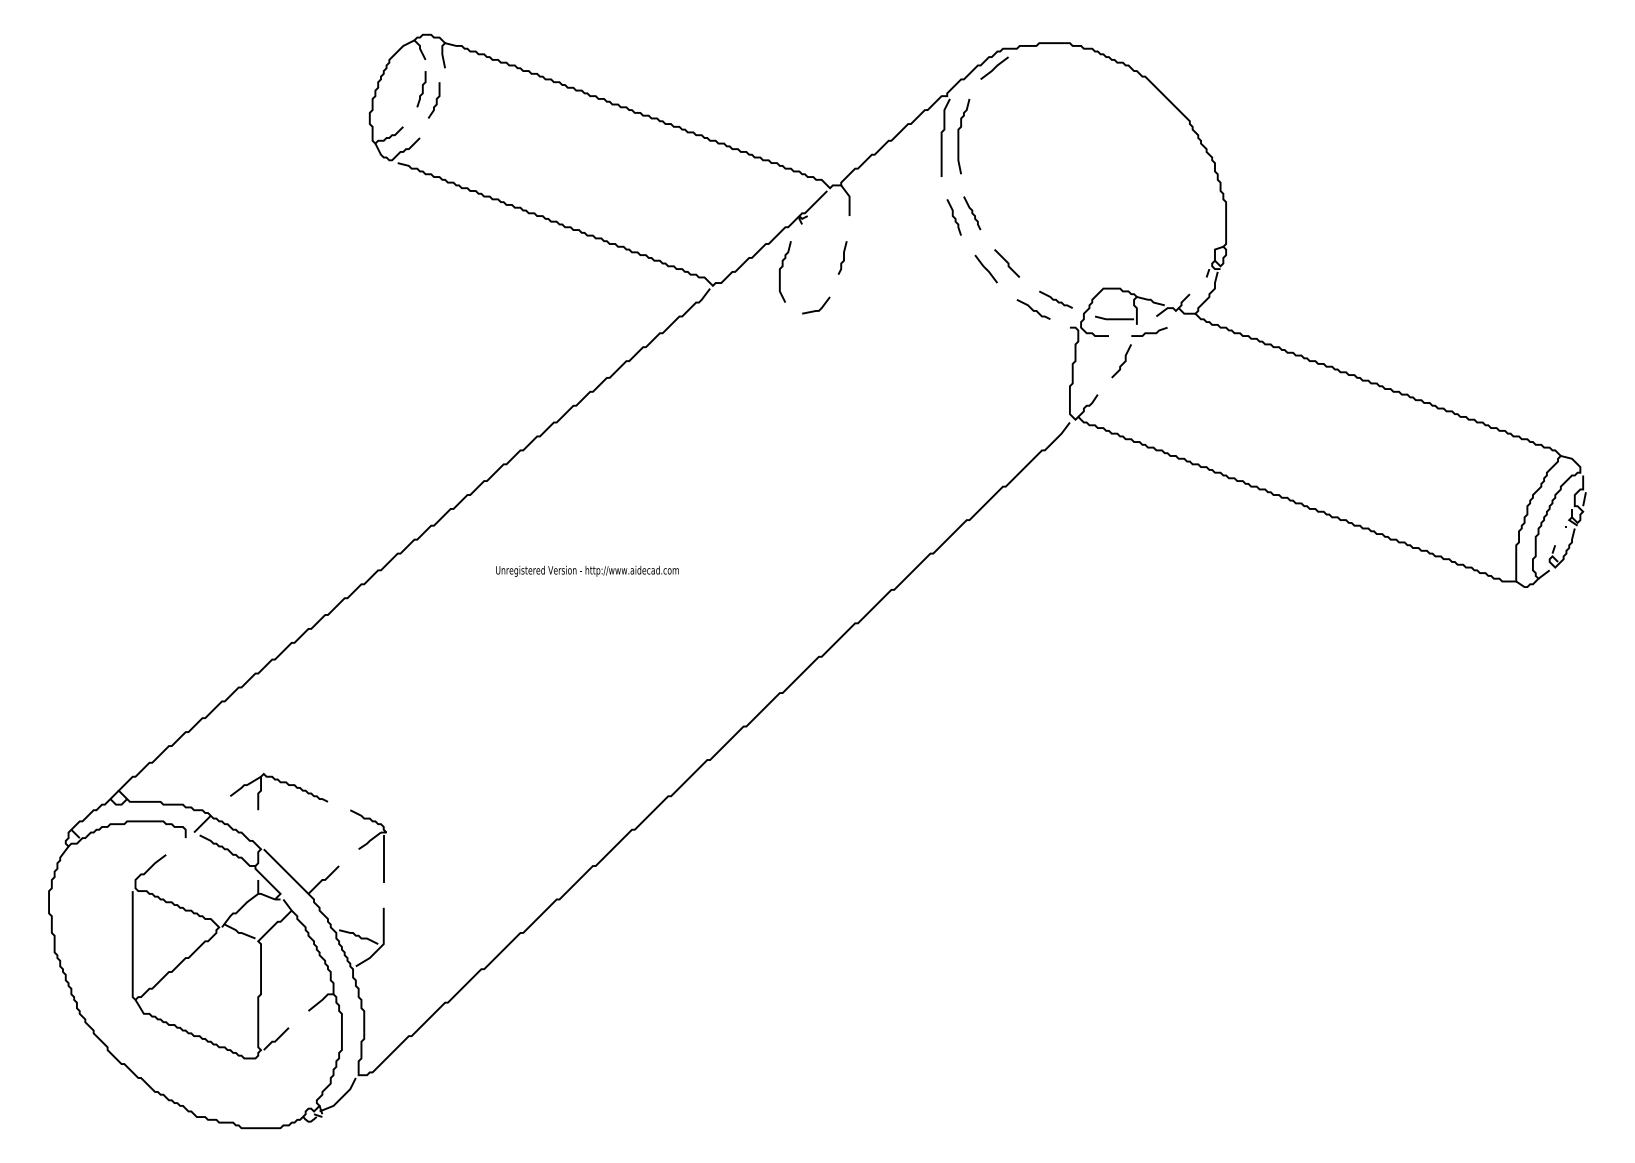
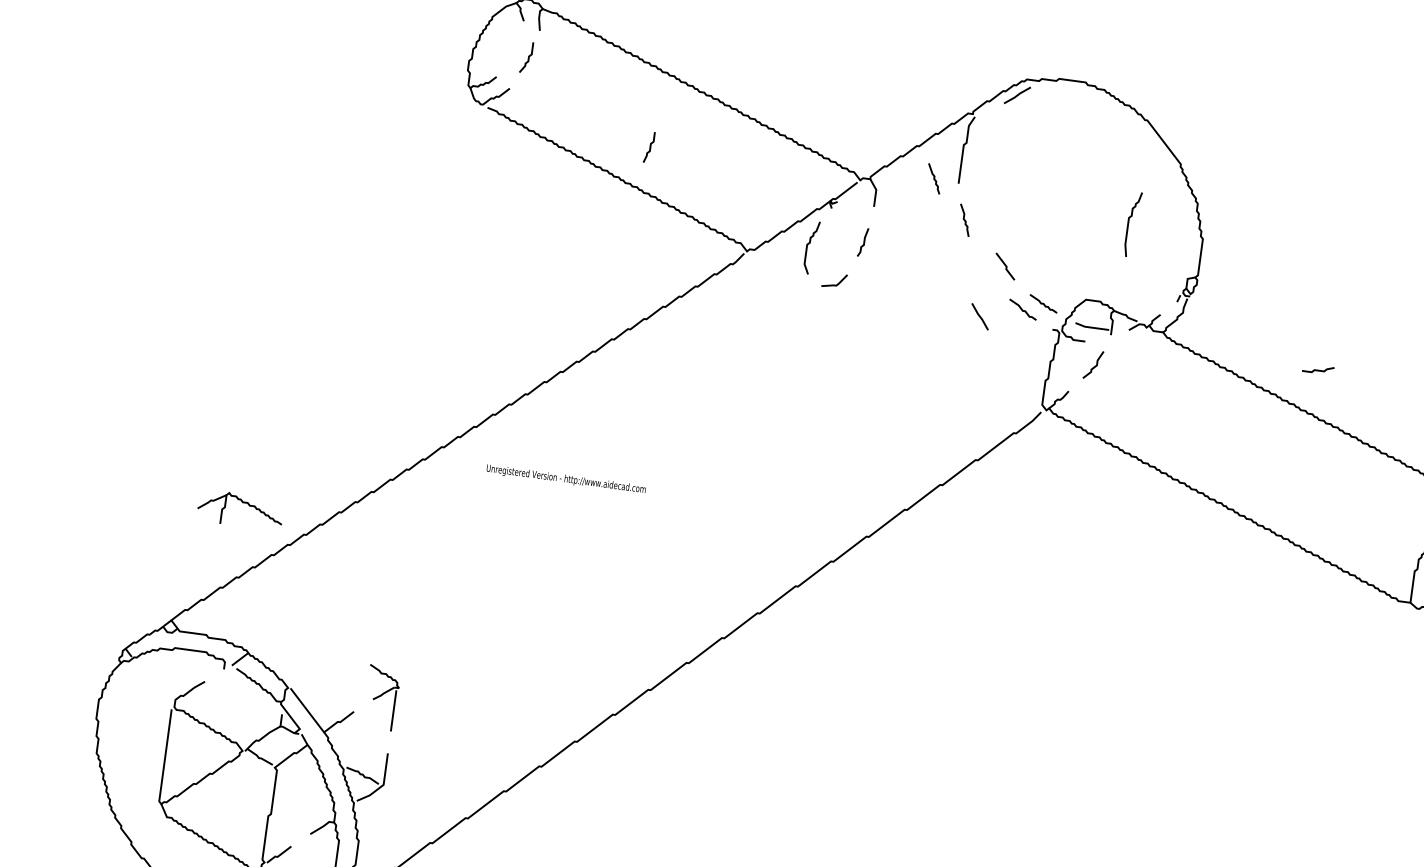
curve: (421, 89) -> (649, 147), moved
curve: (959, 136) -> (1129, 224), moved
curve: (972, 213) -> (934, 179), moved
line: (985, 268) -> (979, 316), moved
curve: (1149, 332) -> (1318, 369), moved
text: (587, 570) -> (566, 478), moved
part: (280, 783) -> (242, 503), moved

